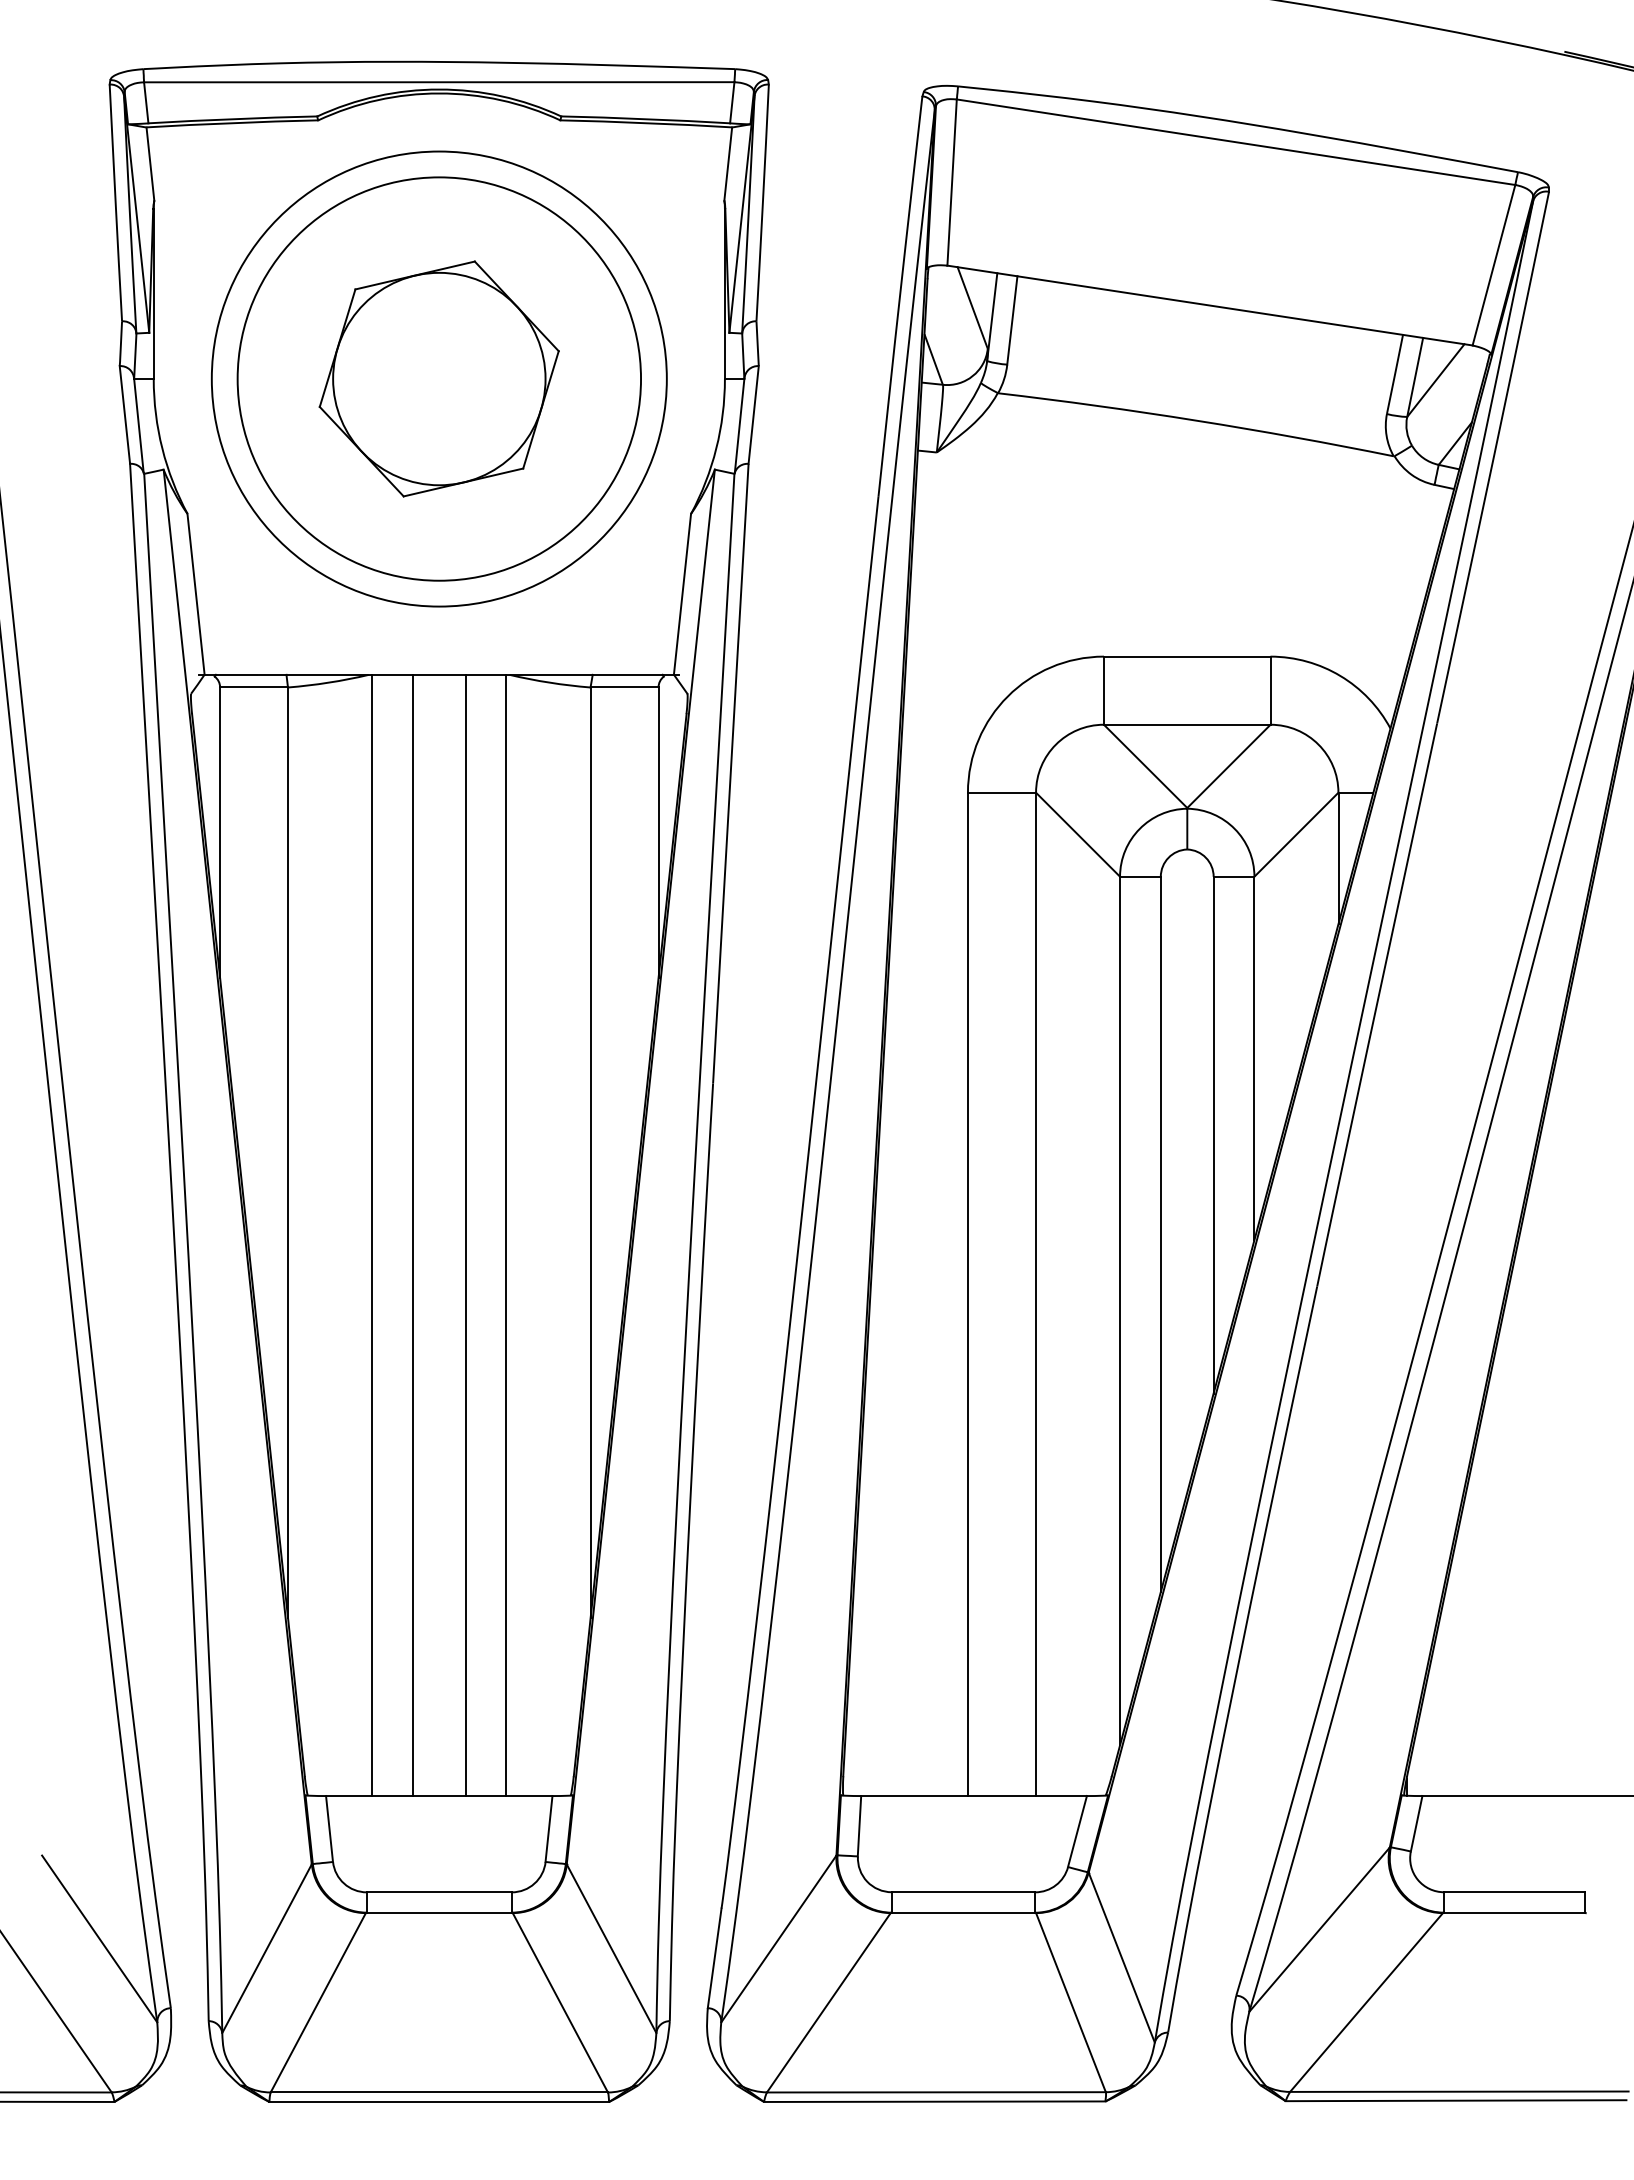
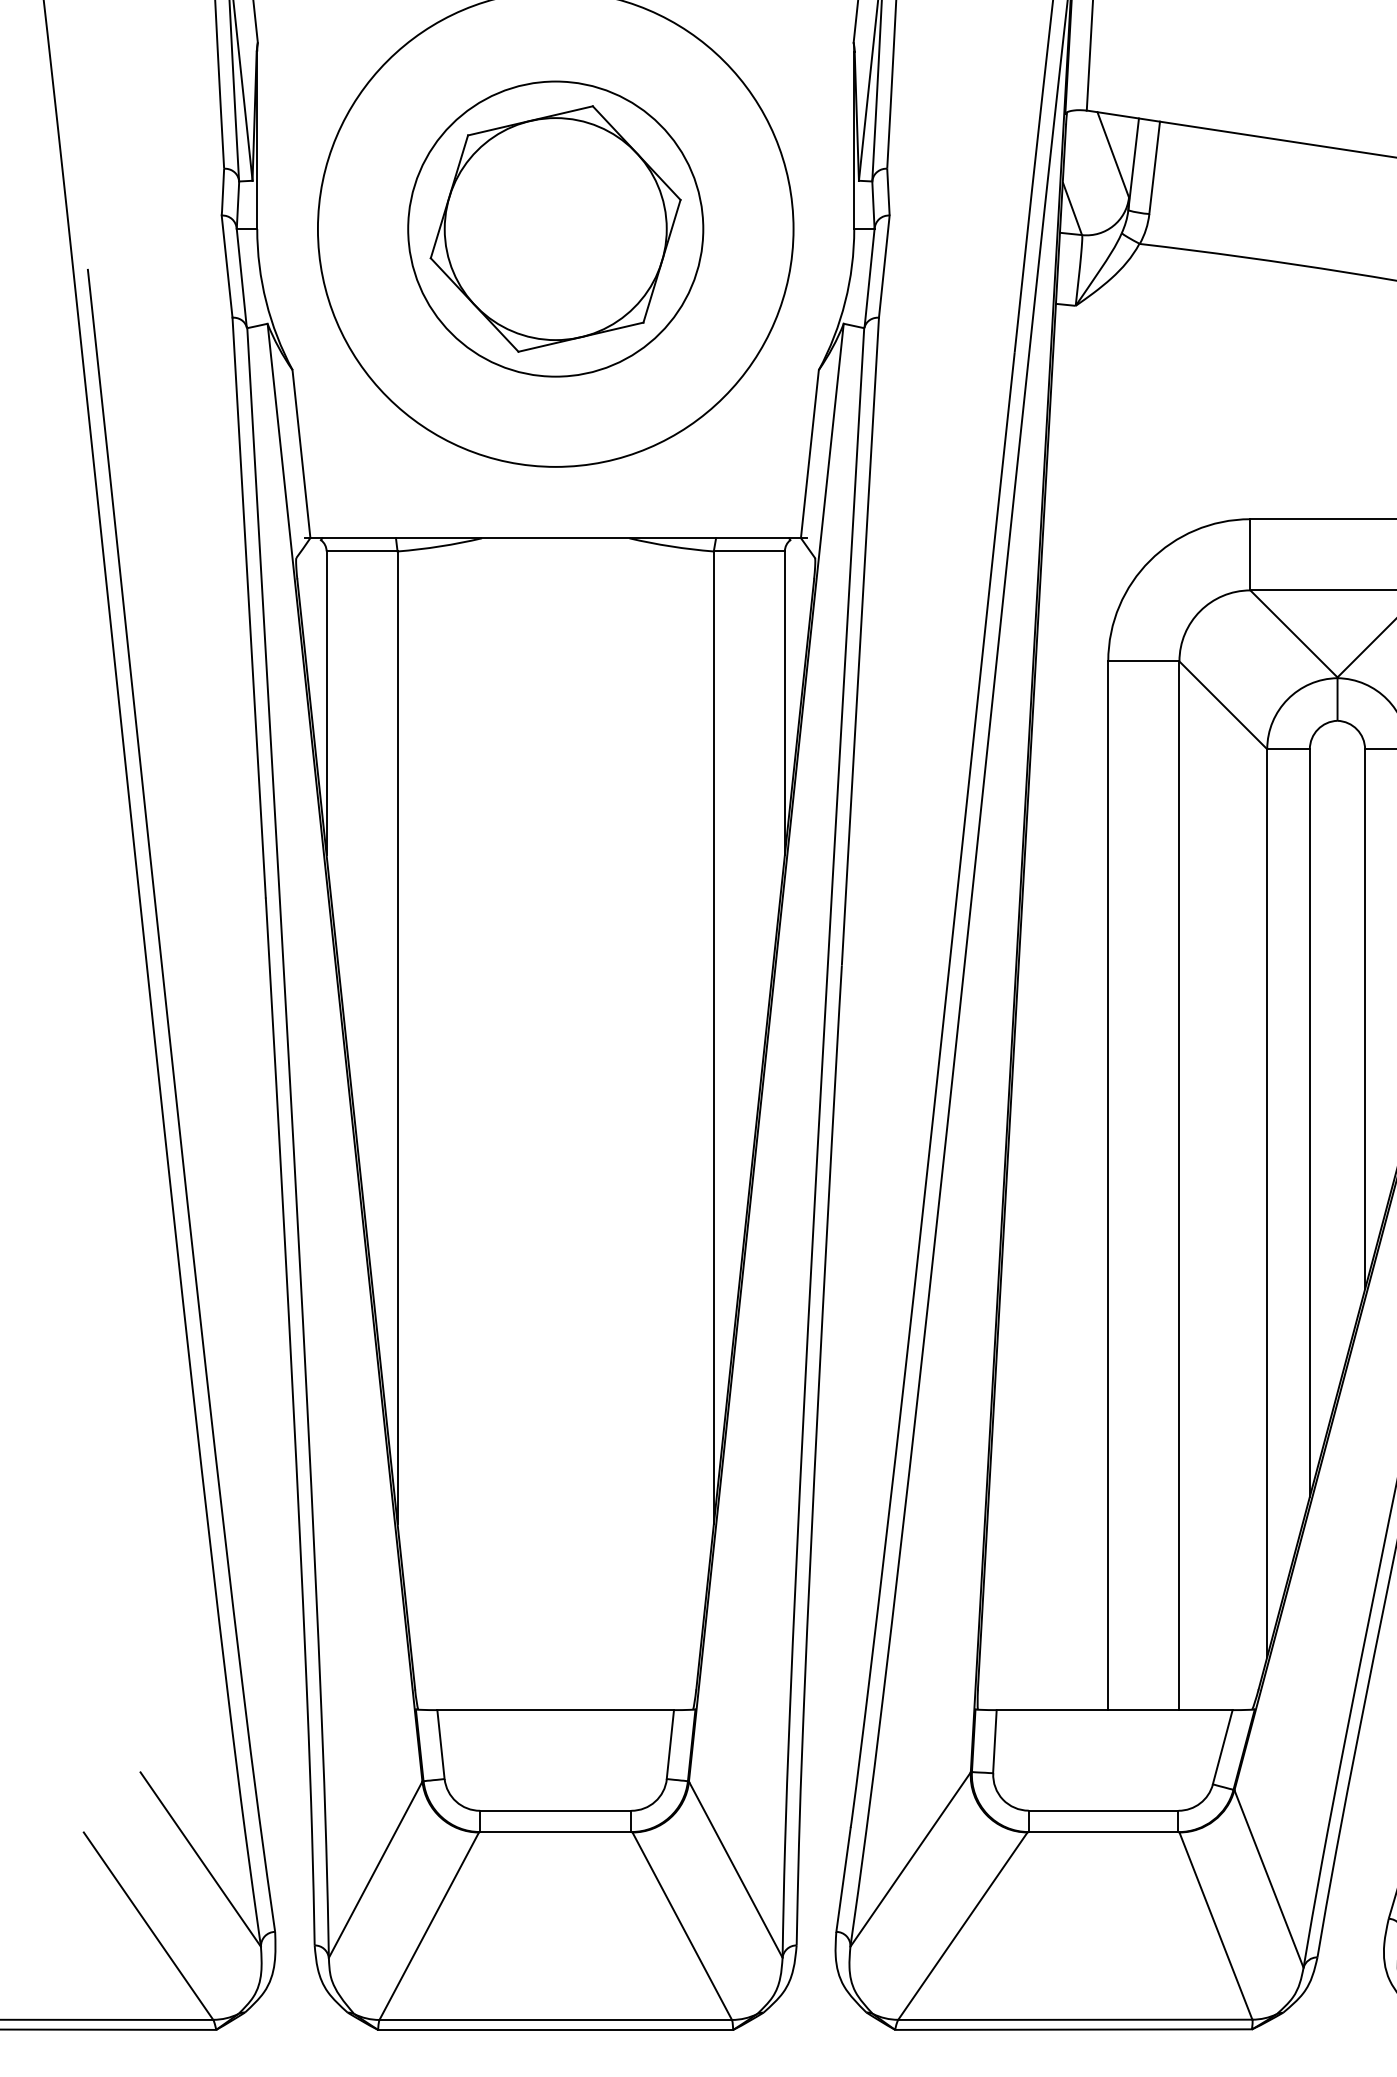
circle: (439, 378) -> (555, 228), size x0.7
line: (372, 1235) -> (485, 1124), removed
line: (412, 1235) -> (527, 1124), removed
line: (465, 1235) -> (583, 1124), removed
line: (506, 1235) -> (625, 1124), removed

